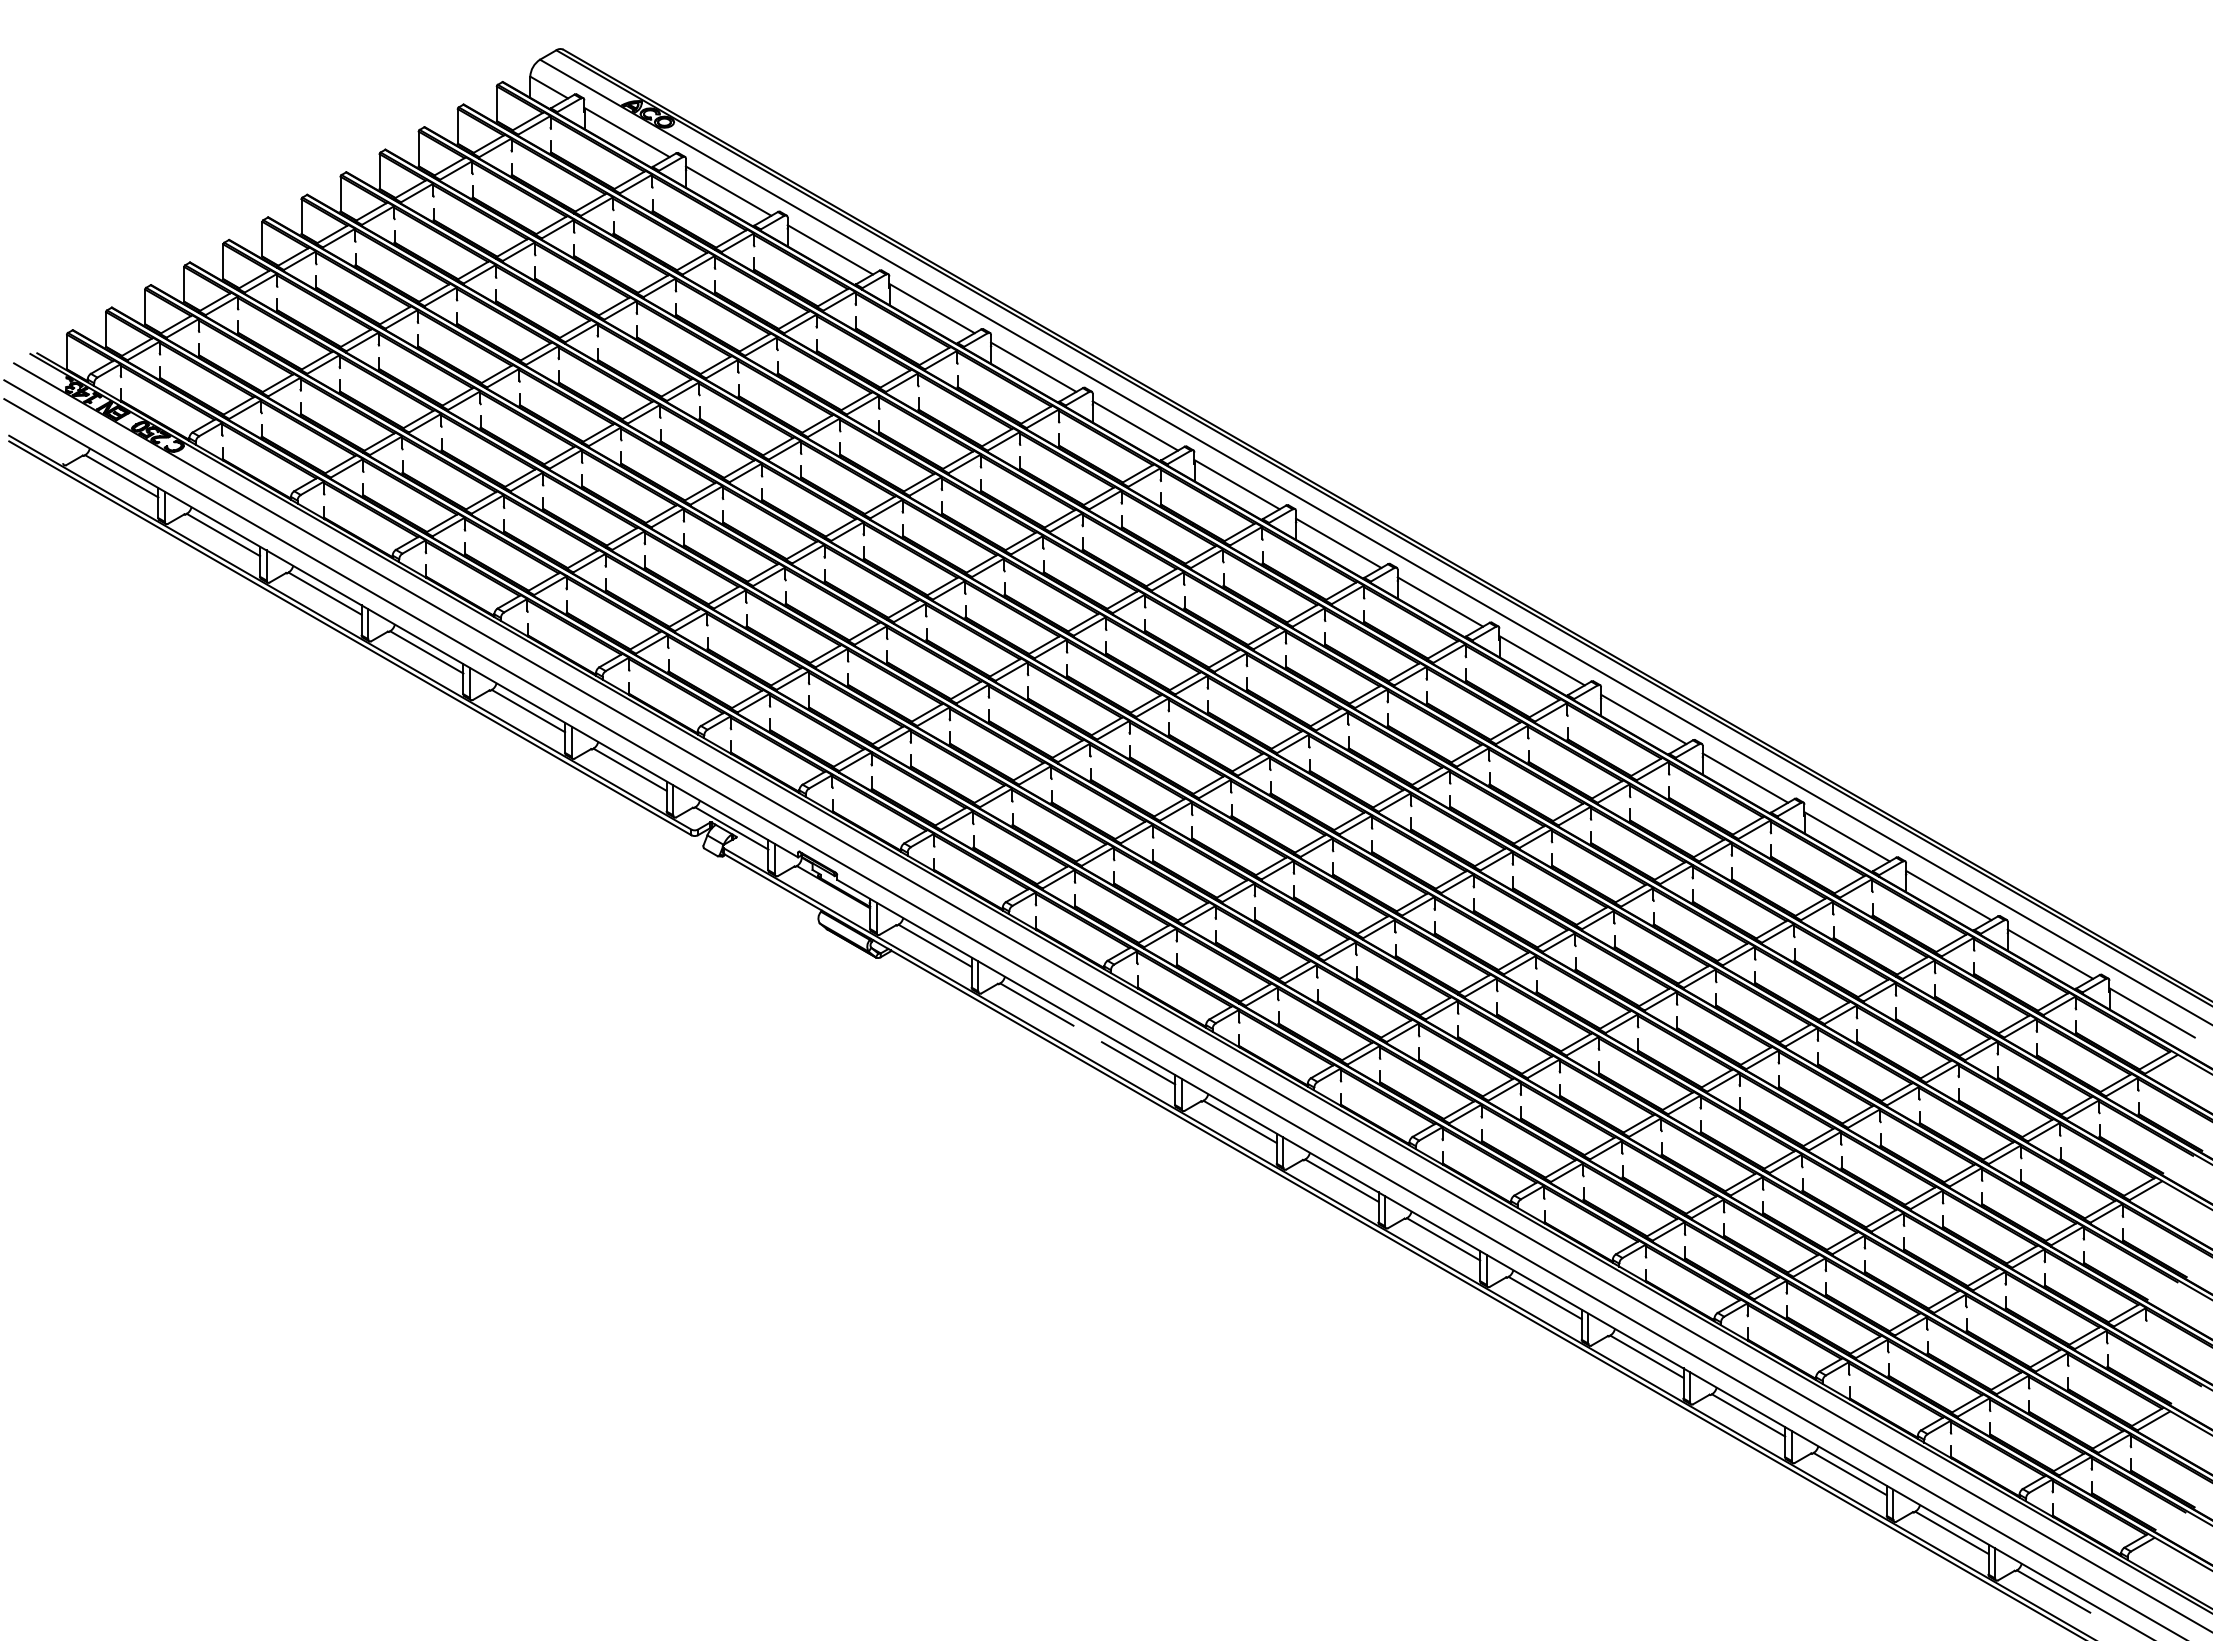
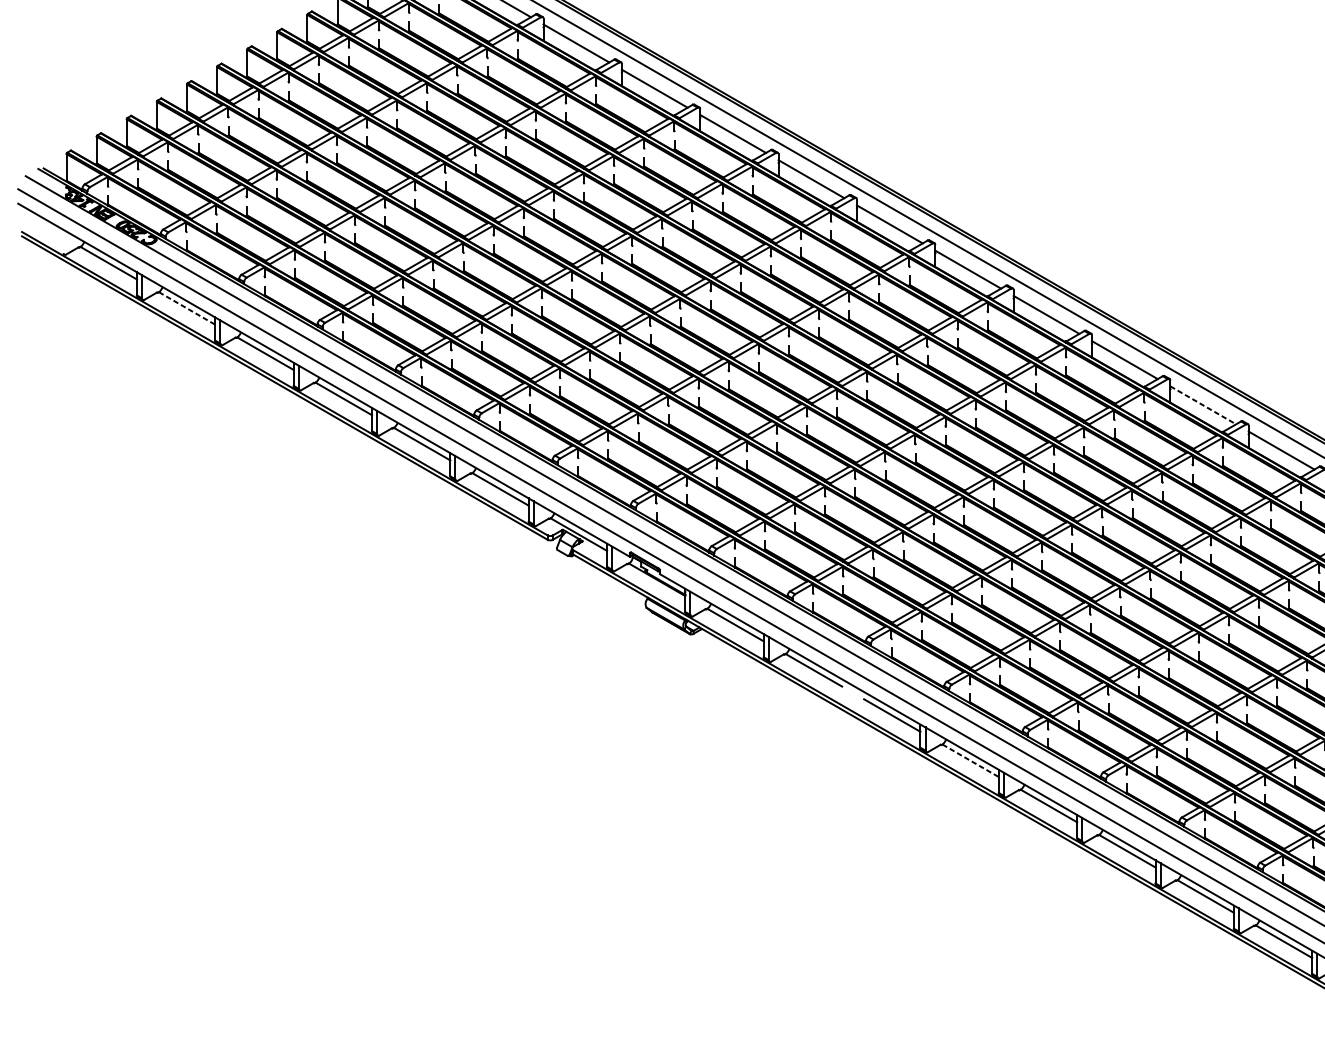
line: (223, 535) -> (187, 308), solid -> dashed
line: (1542, 660) -> (1203, 405), solid -> dashed
line: (1240, 1122) -> (970, 761), solid -> dashed

